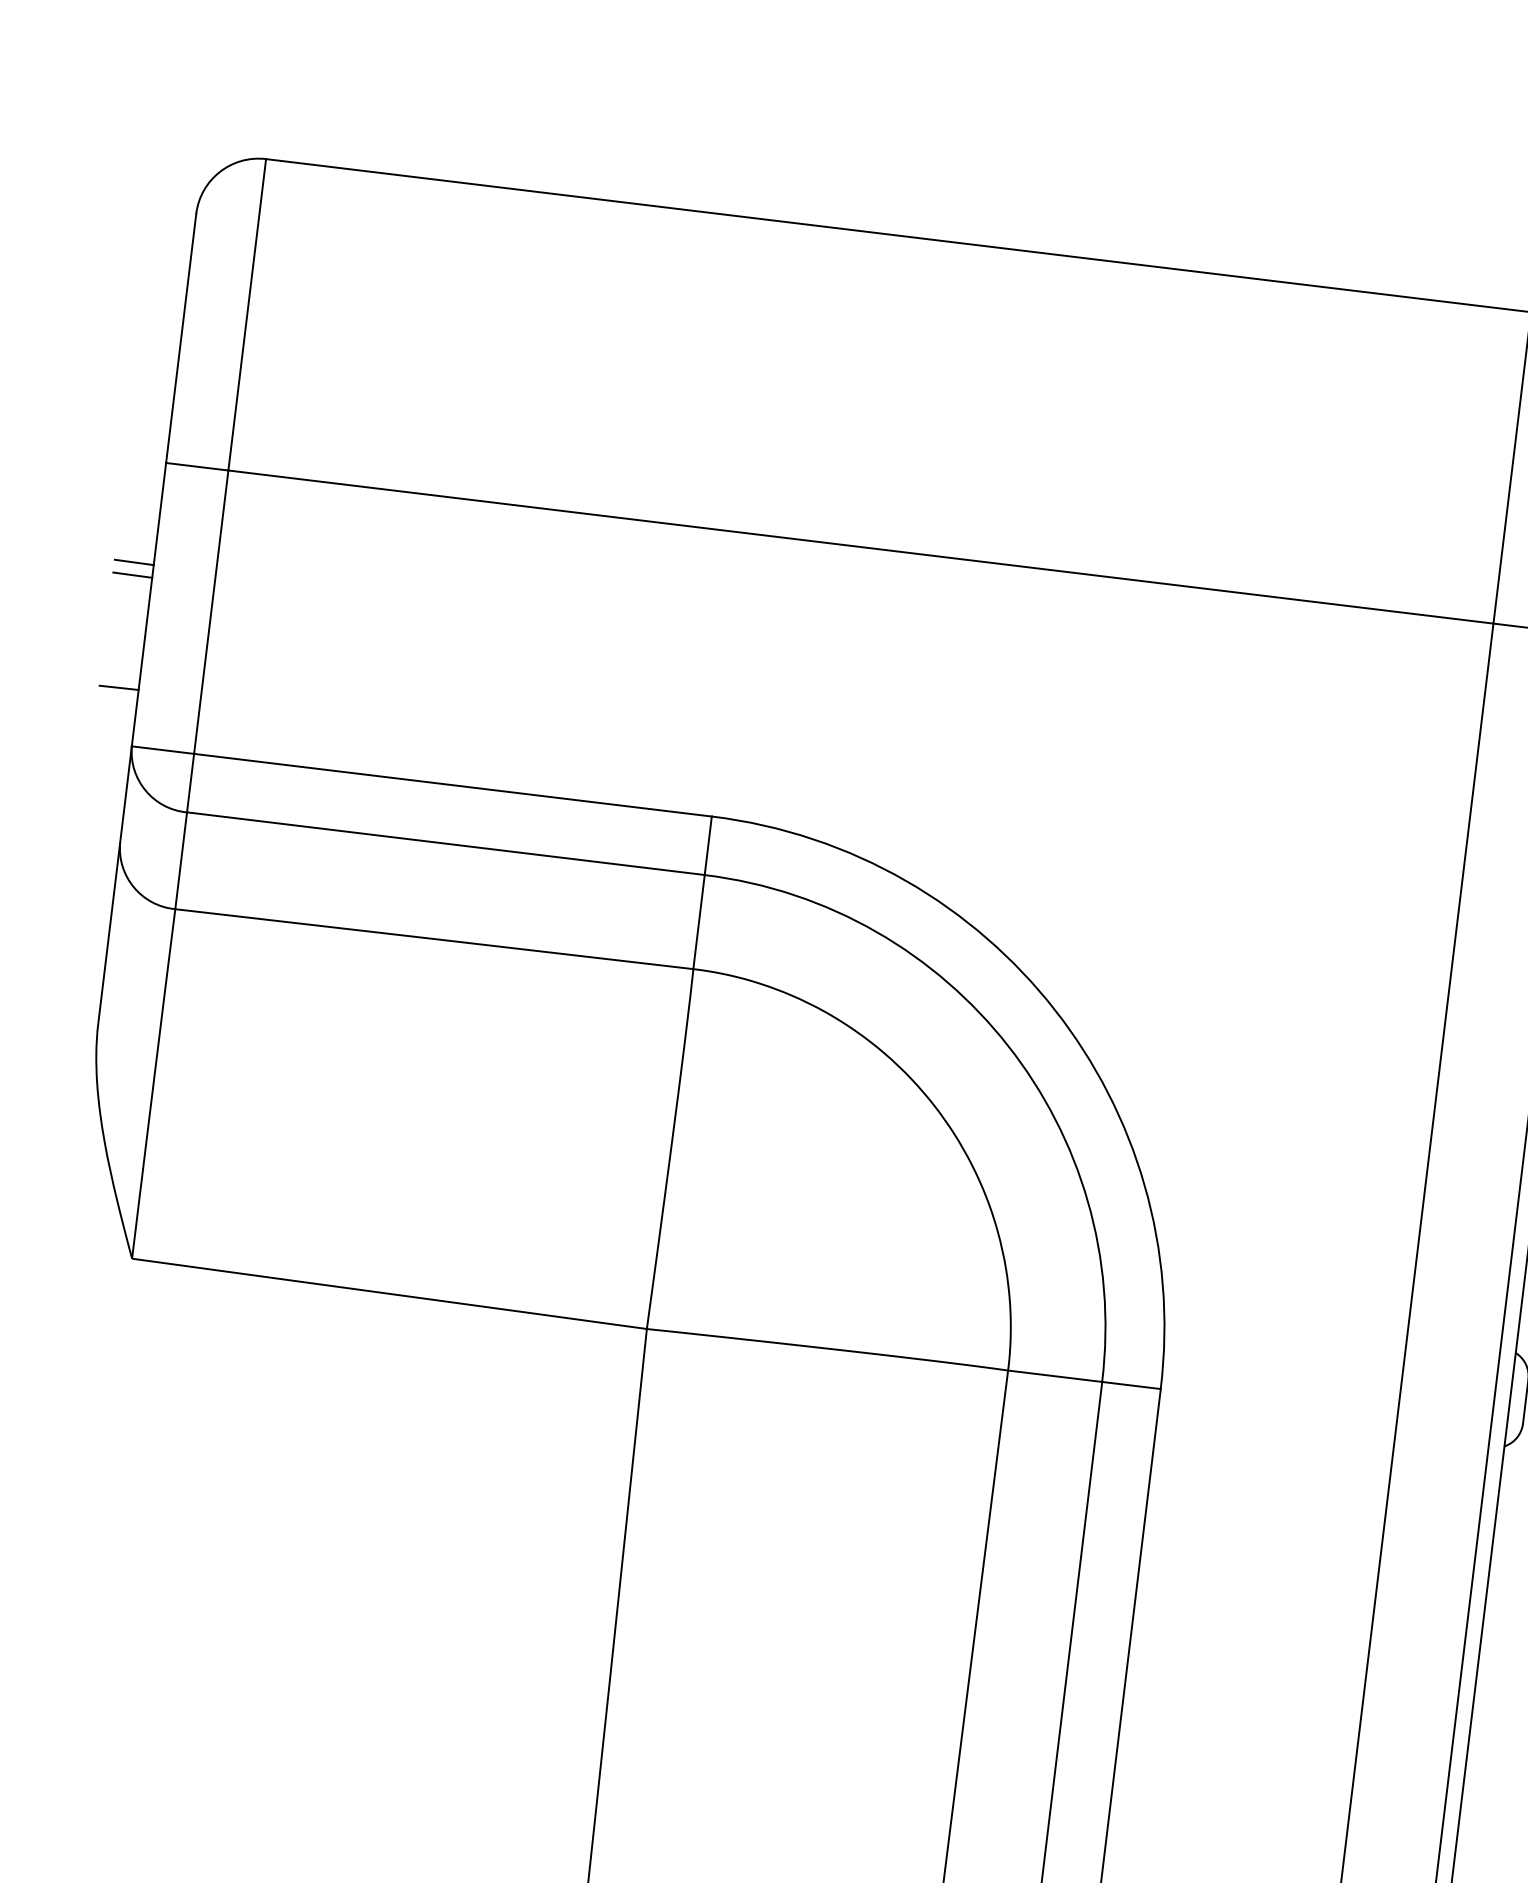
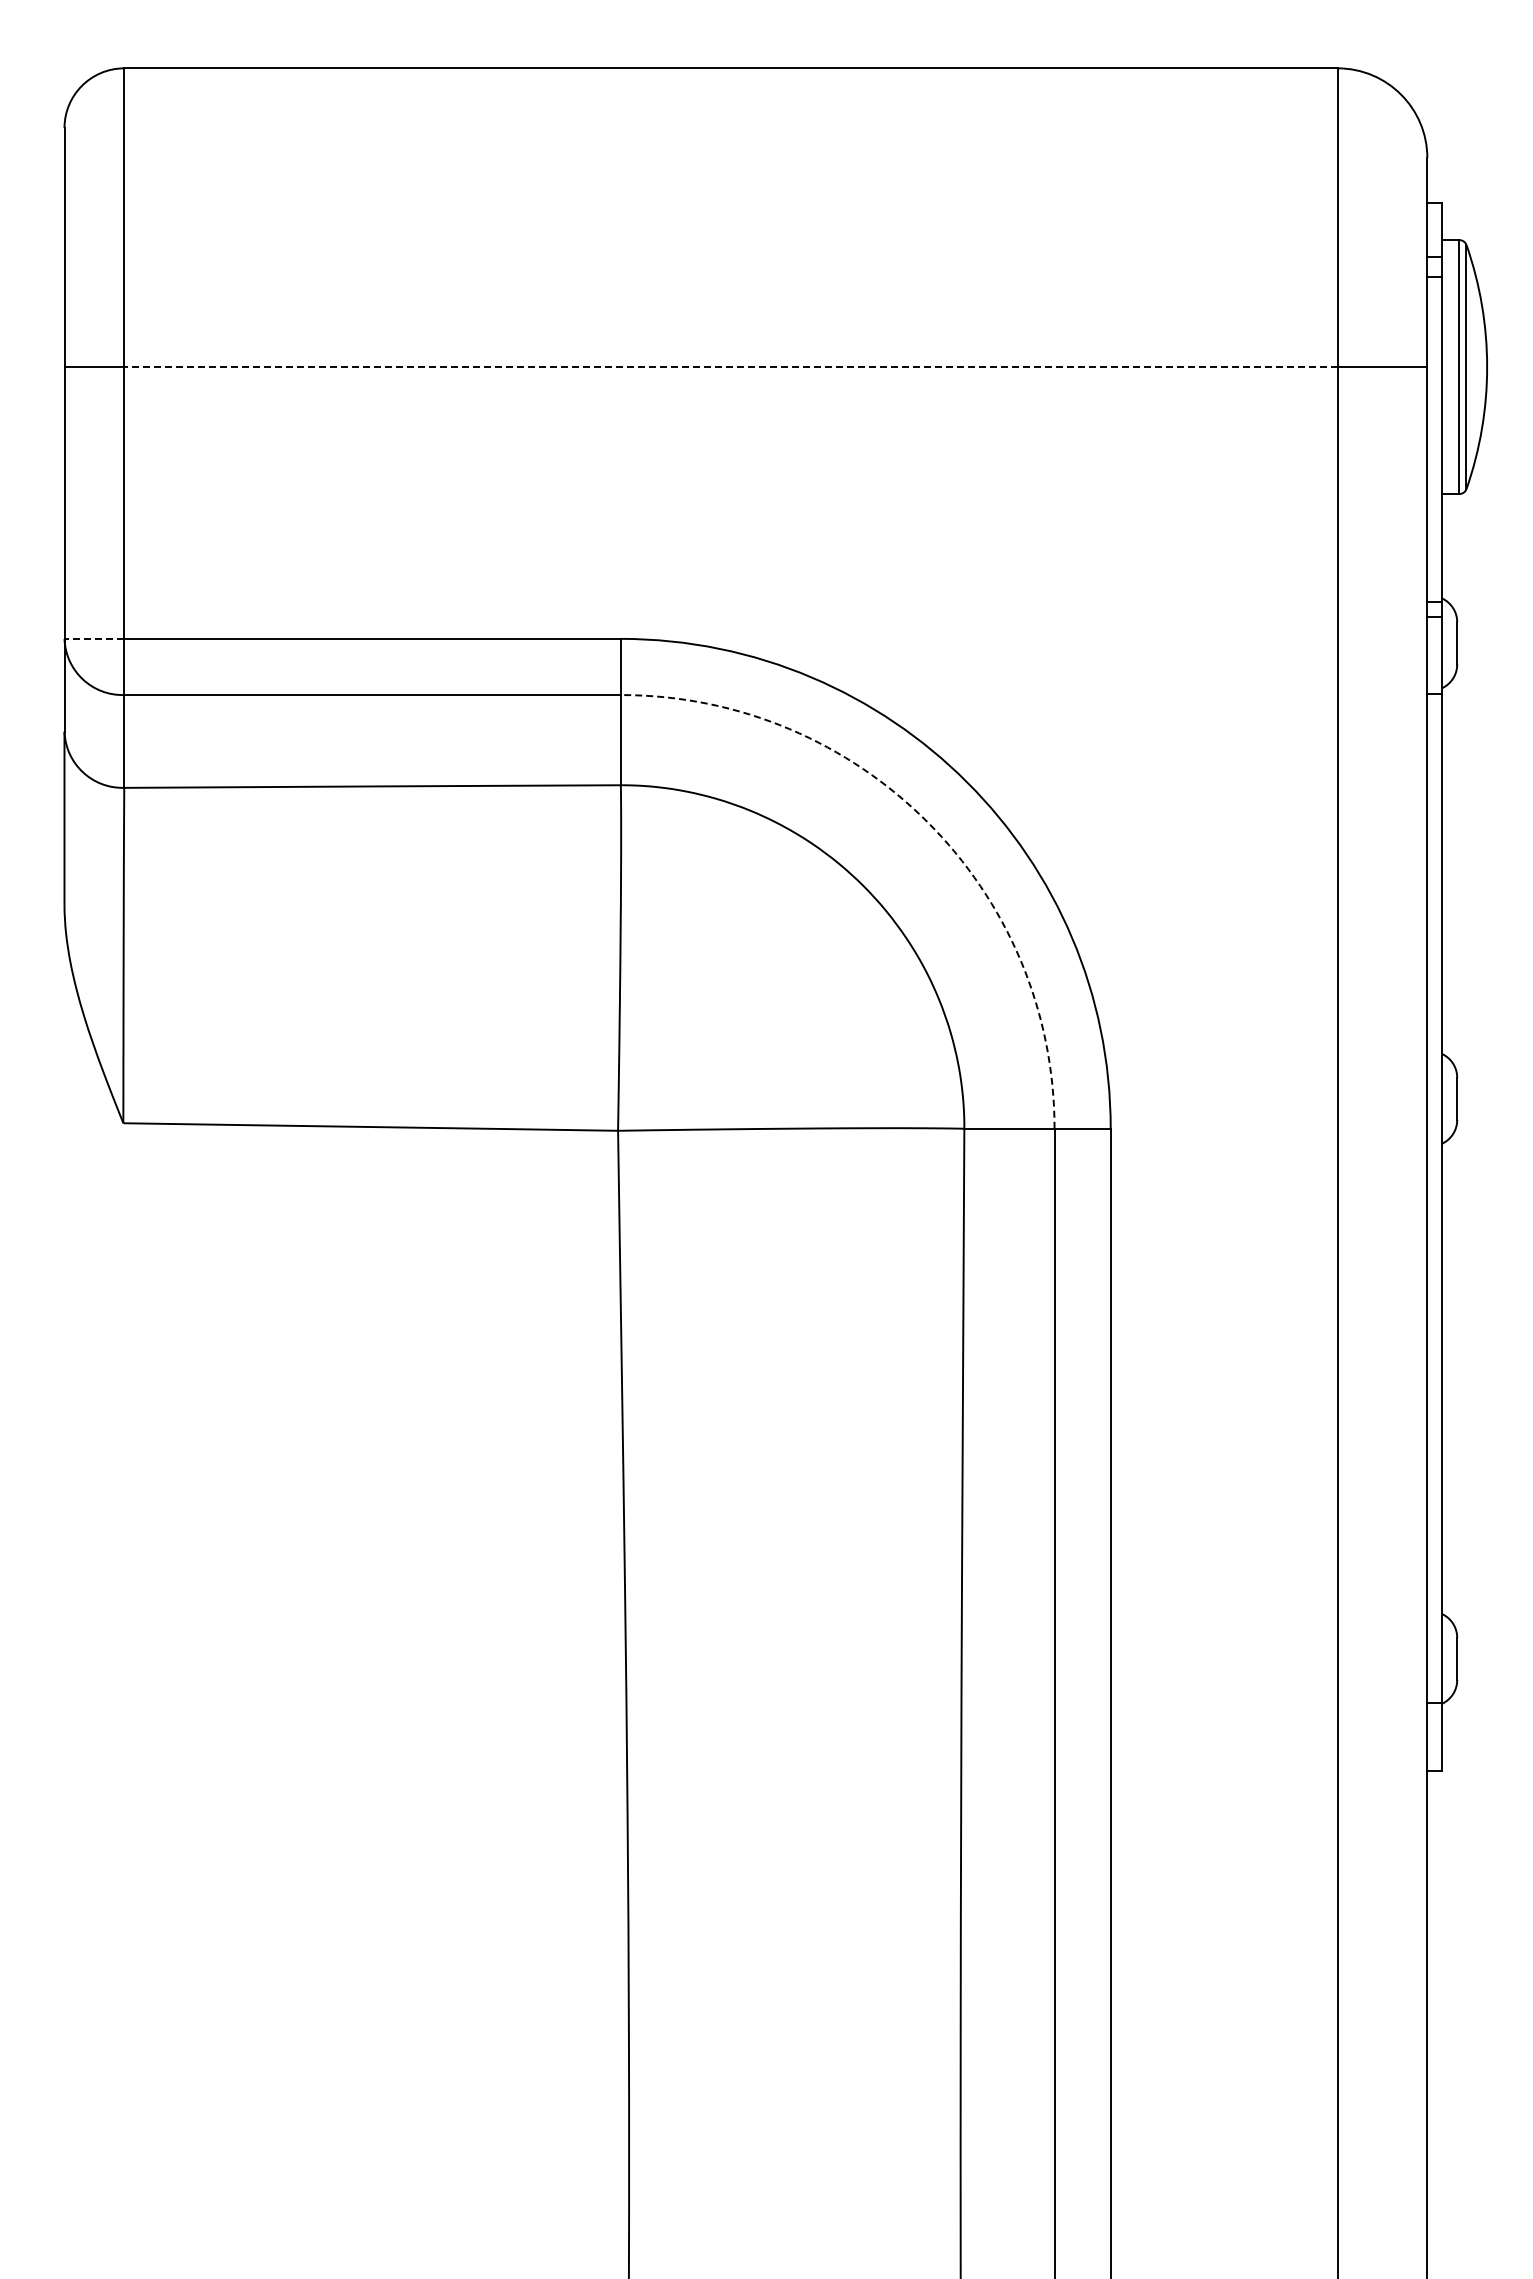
line: (860, 547) -> (730, 367), solid -> dashed
line: (134, 562) -> (45, 464), removed
line: (132, 574) -> (45, 476), removed
line: (118, 687) -> (45, 584), removed
line: (163, 749) -> (94, 638), solid -> dashed
arc: (1008, 1046) -> (927, 822), solid -> dashed

